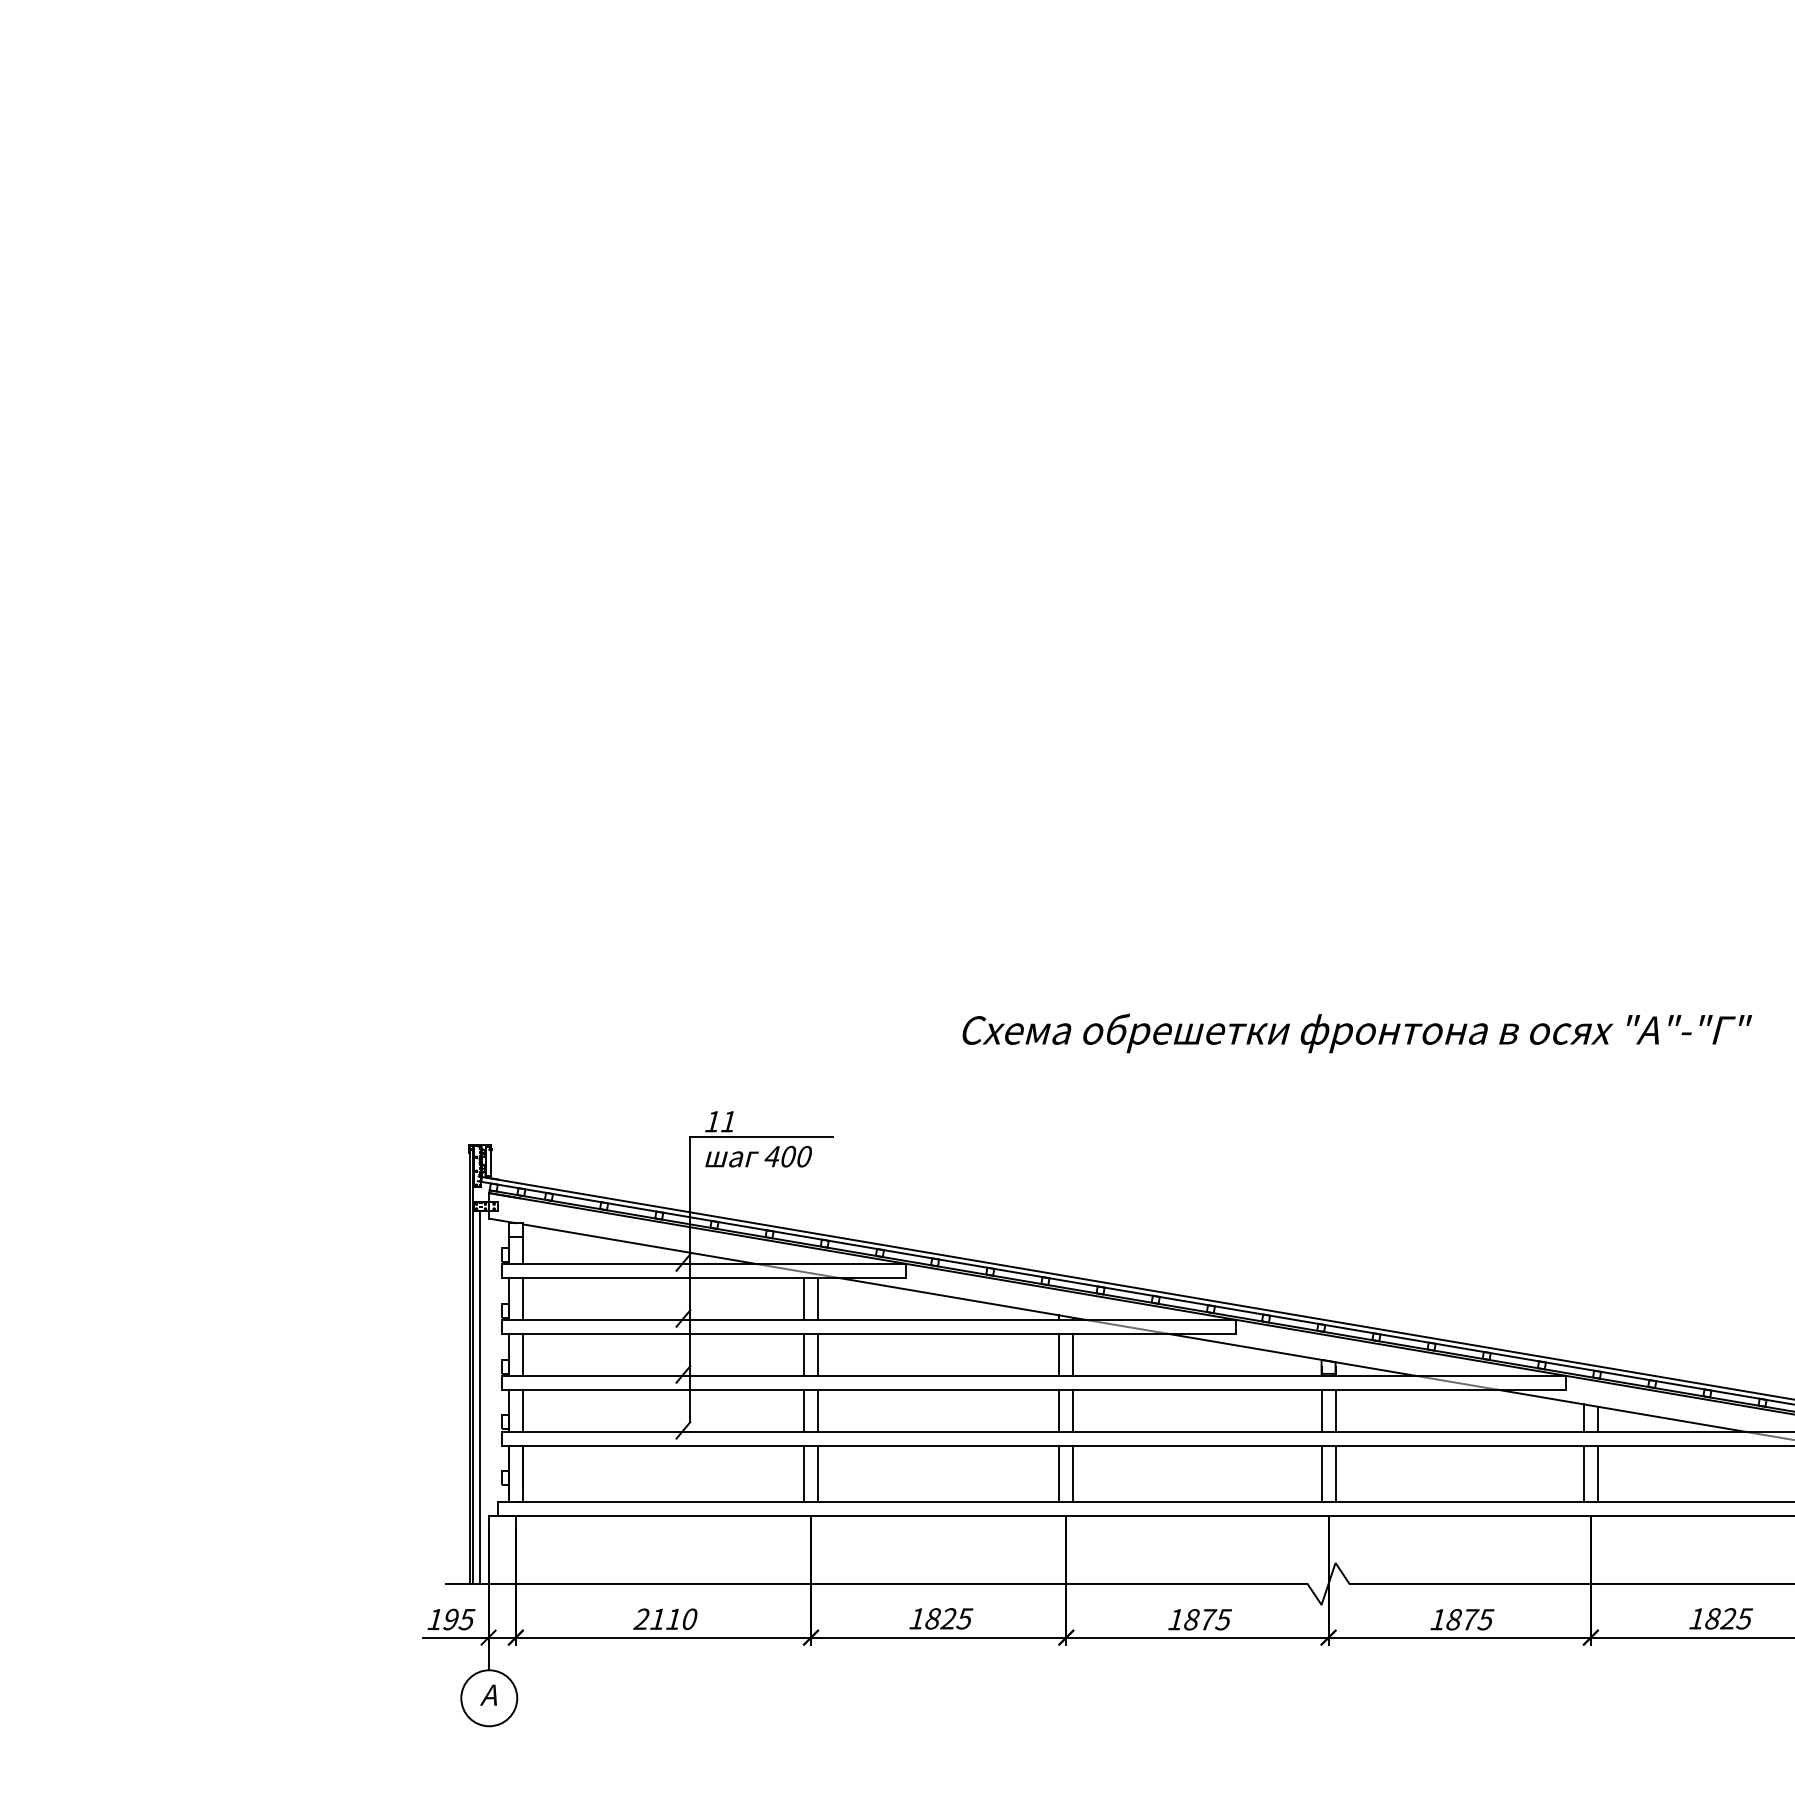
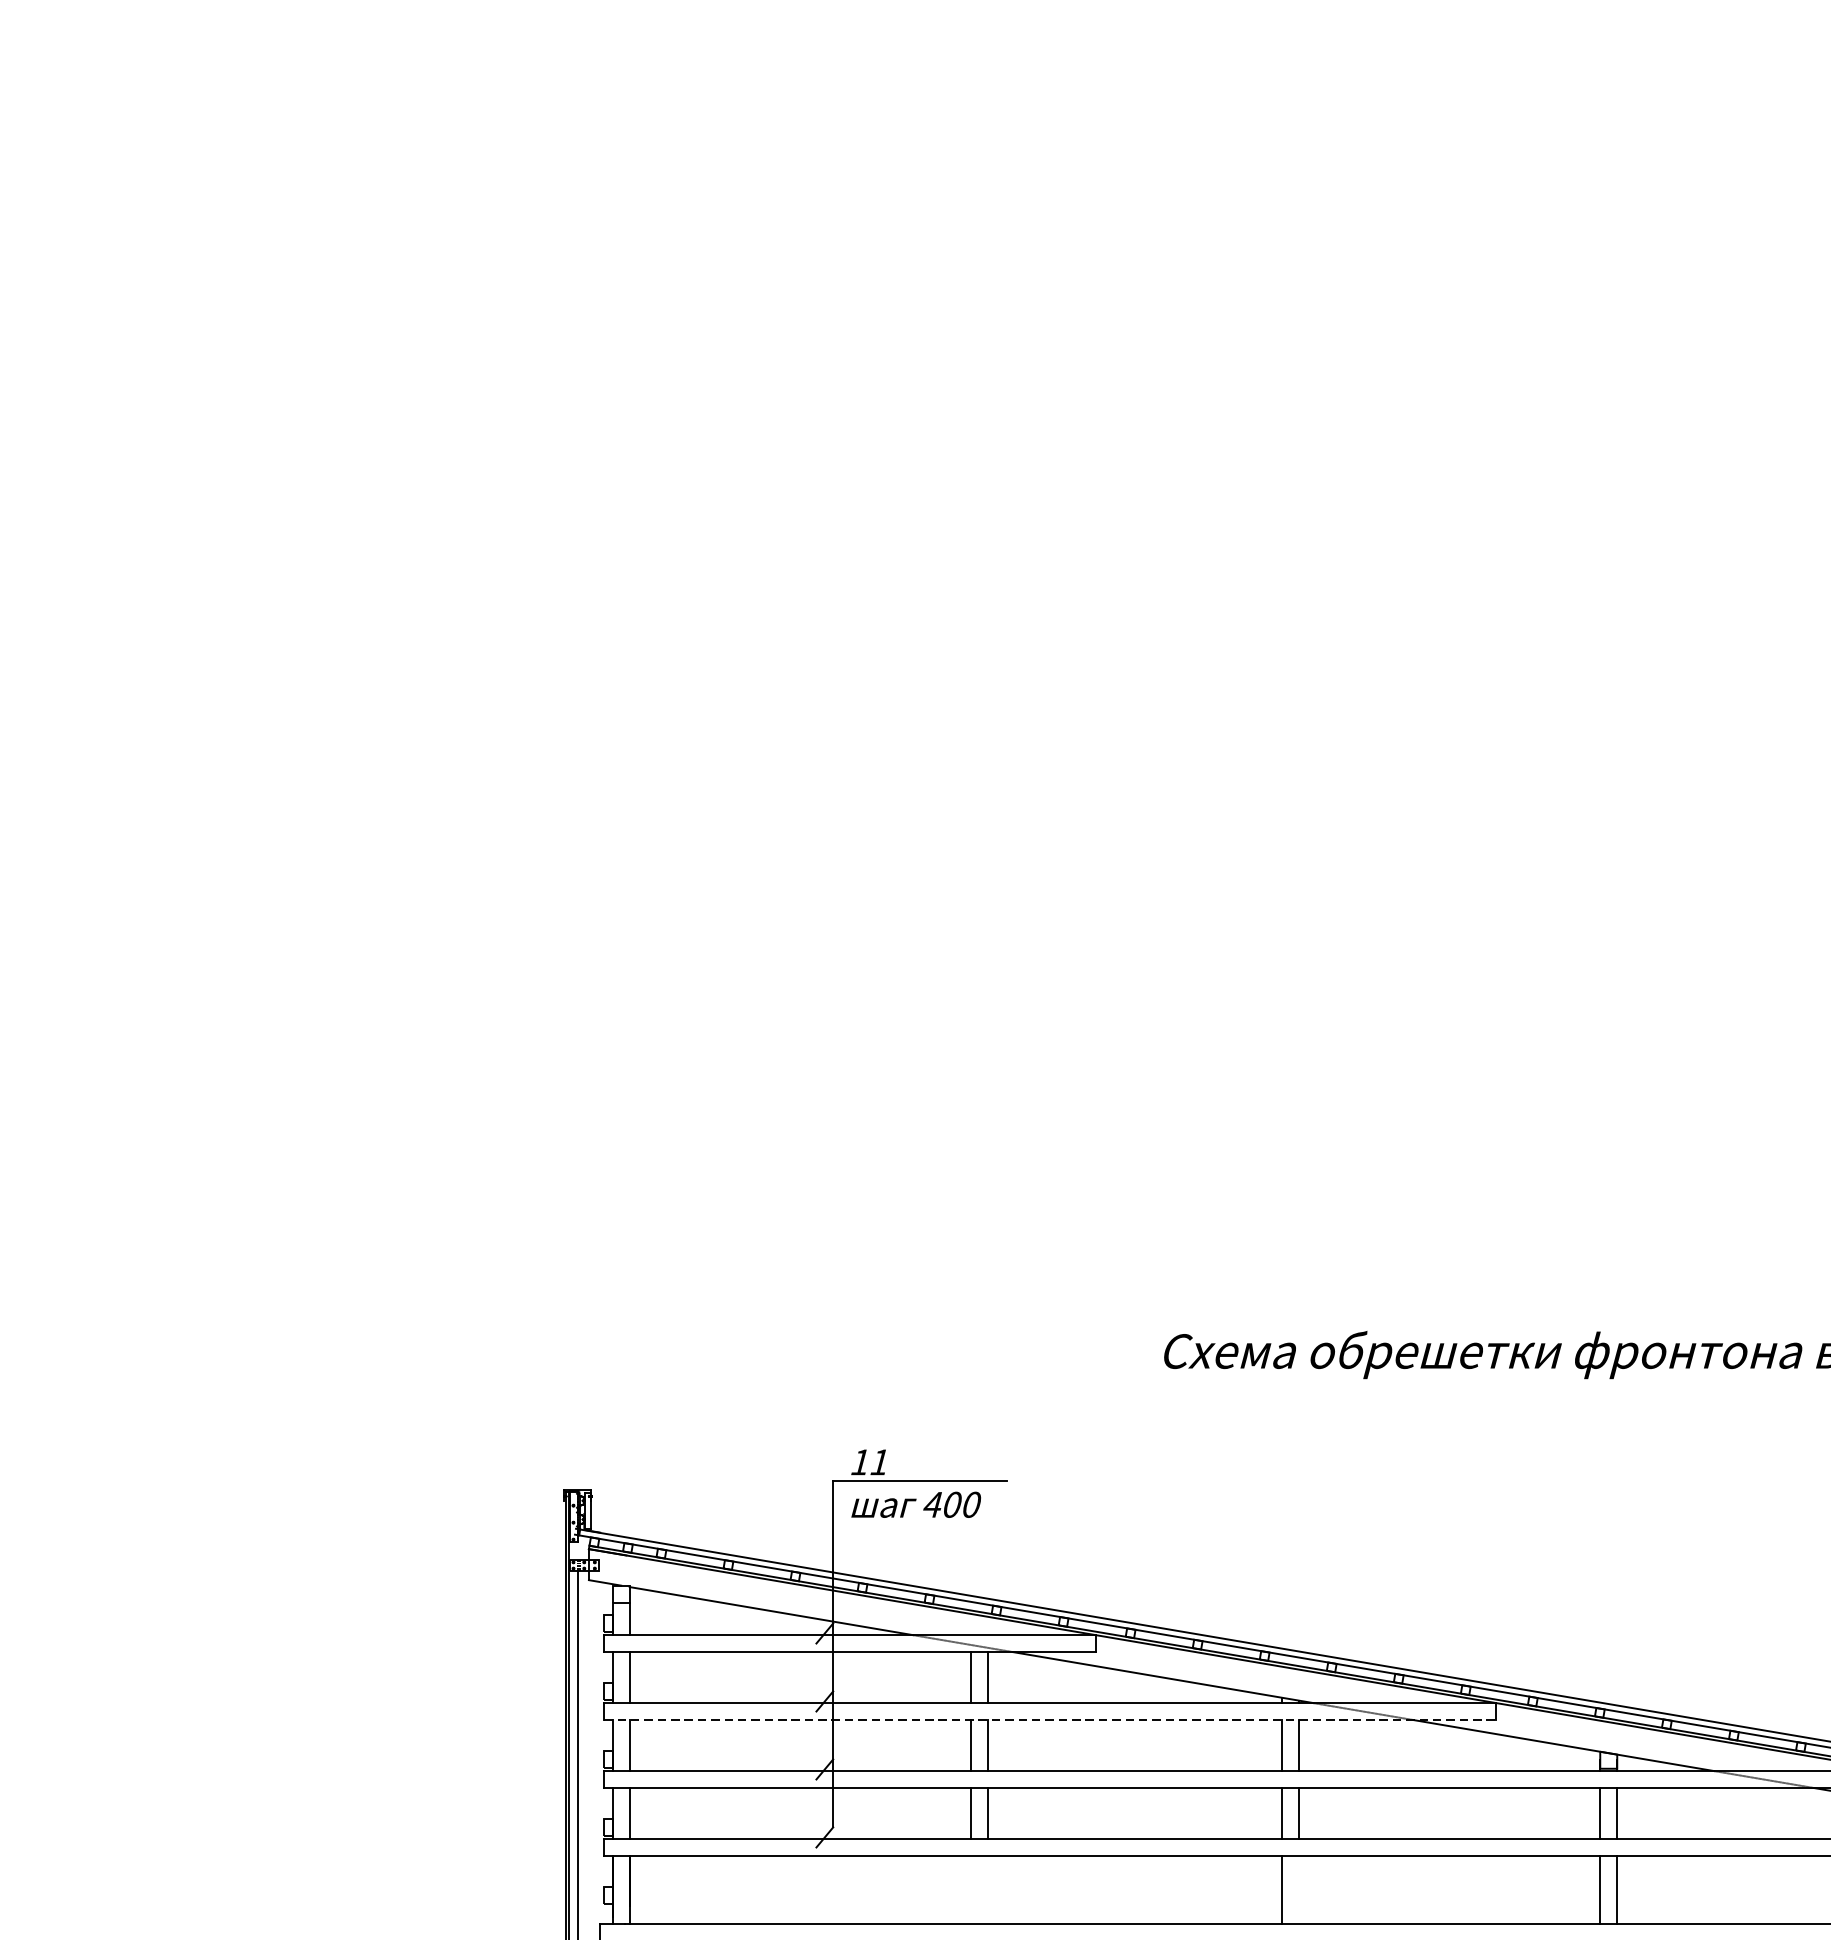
line: (869, 1333) -> (1050, 1719), solid -> dashed
line: (804, 1473) -> (971, 1889), removed
line: (818, 1473) -> (988, 1889), removed
line: (1073, 1473) -> (1298, 1889), removed

